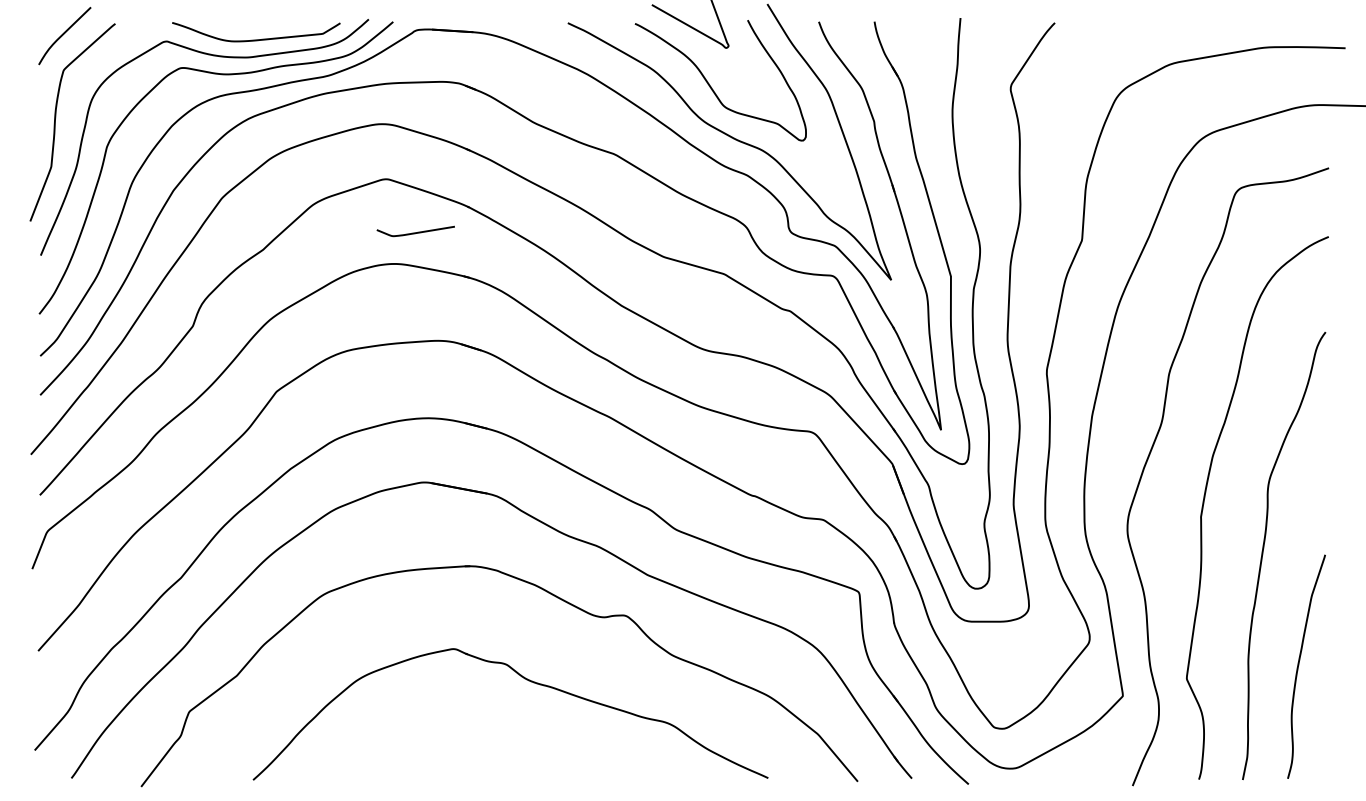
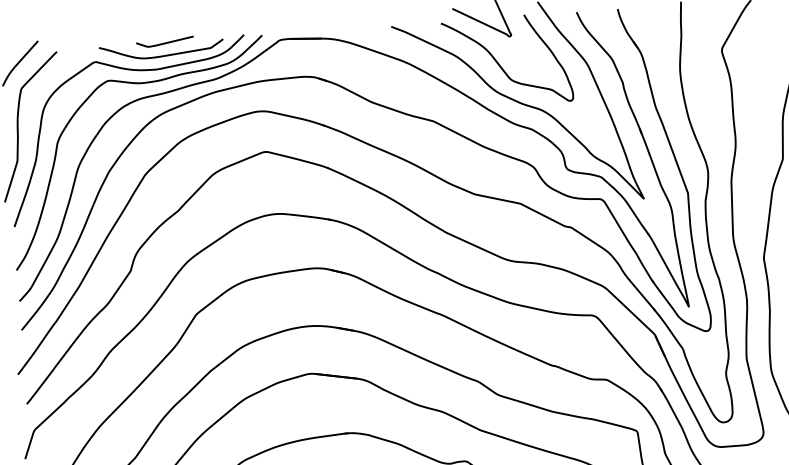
curve: (415, 232) -> (164, 42), moved

